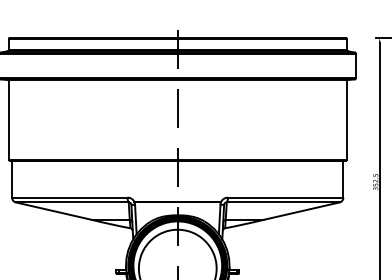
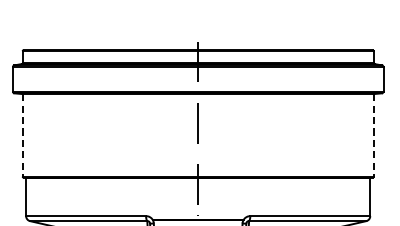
line: (8, 119) -> (22, 134), solid -> dashed
line: (346, 119) -> (373, 134), solid -> dashed

